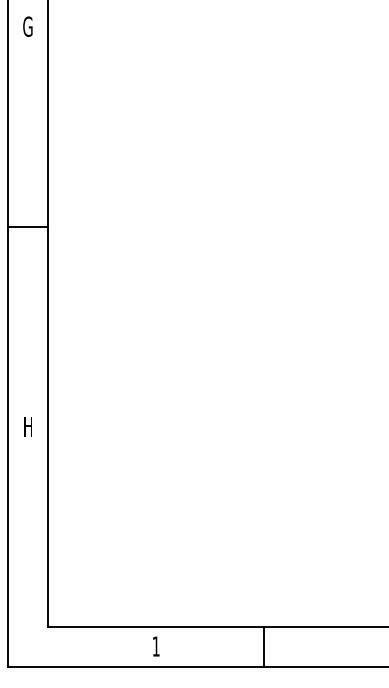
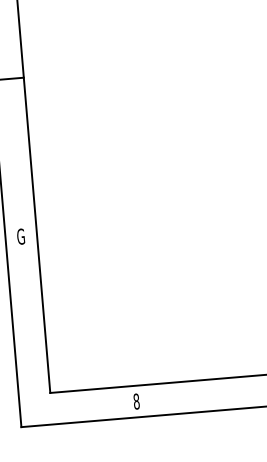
text: (27, 426) -> (20, 236), H -> G
text: (155, 646) -> (136, 401), 1 -> 8
line: (264, 646) -> (221, 394), removed

